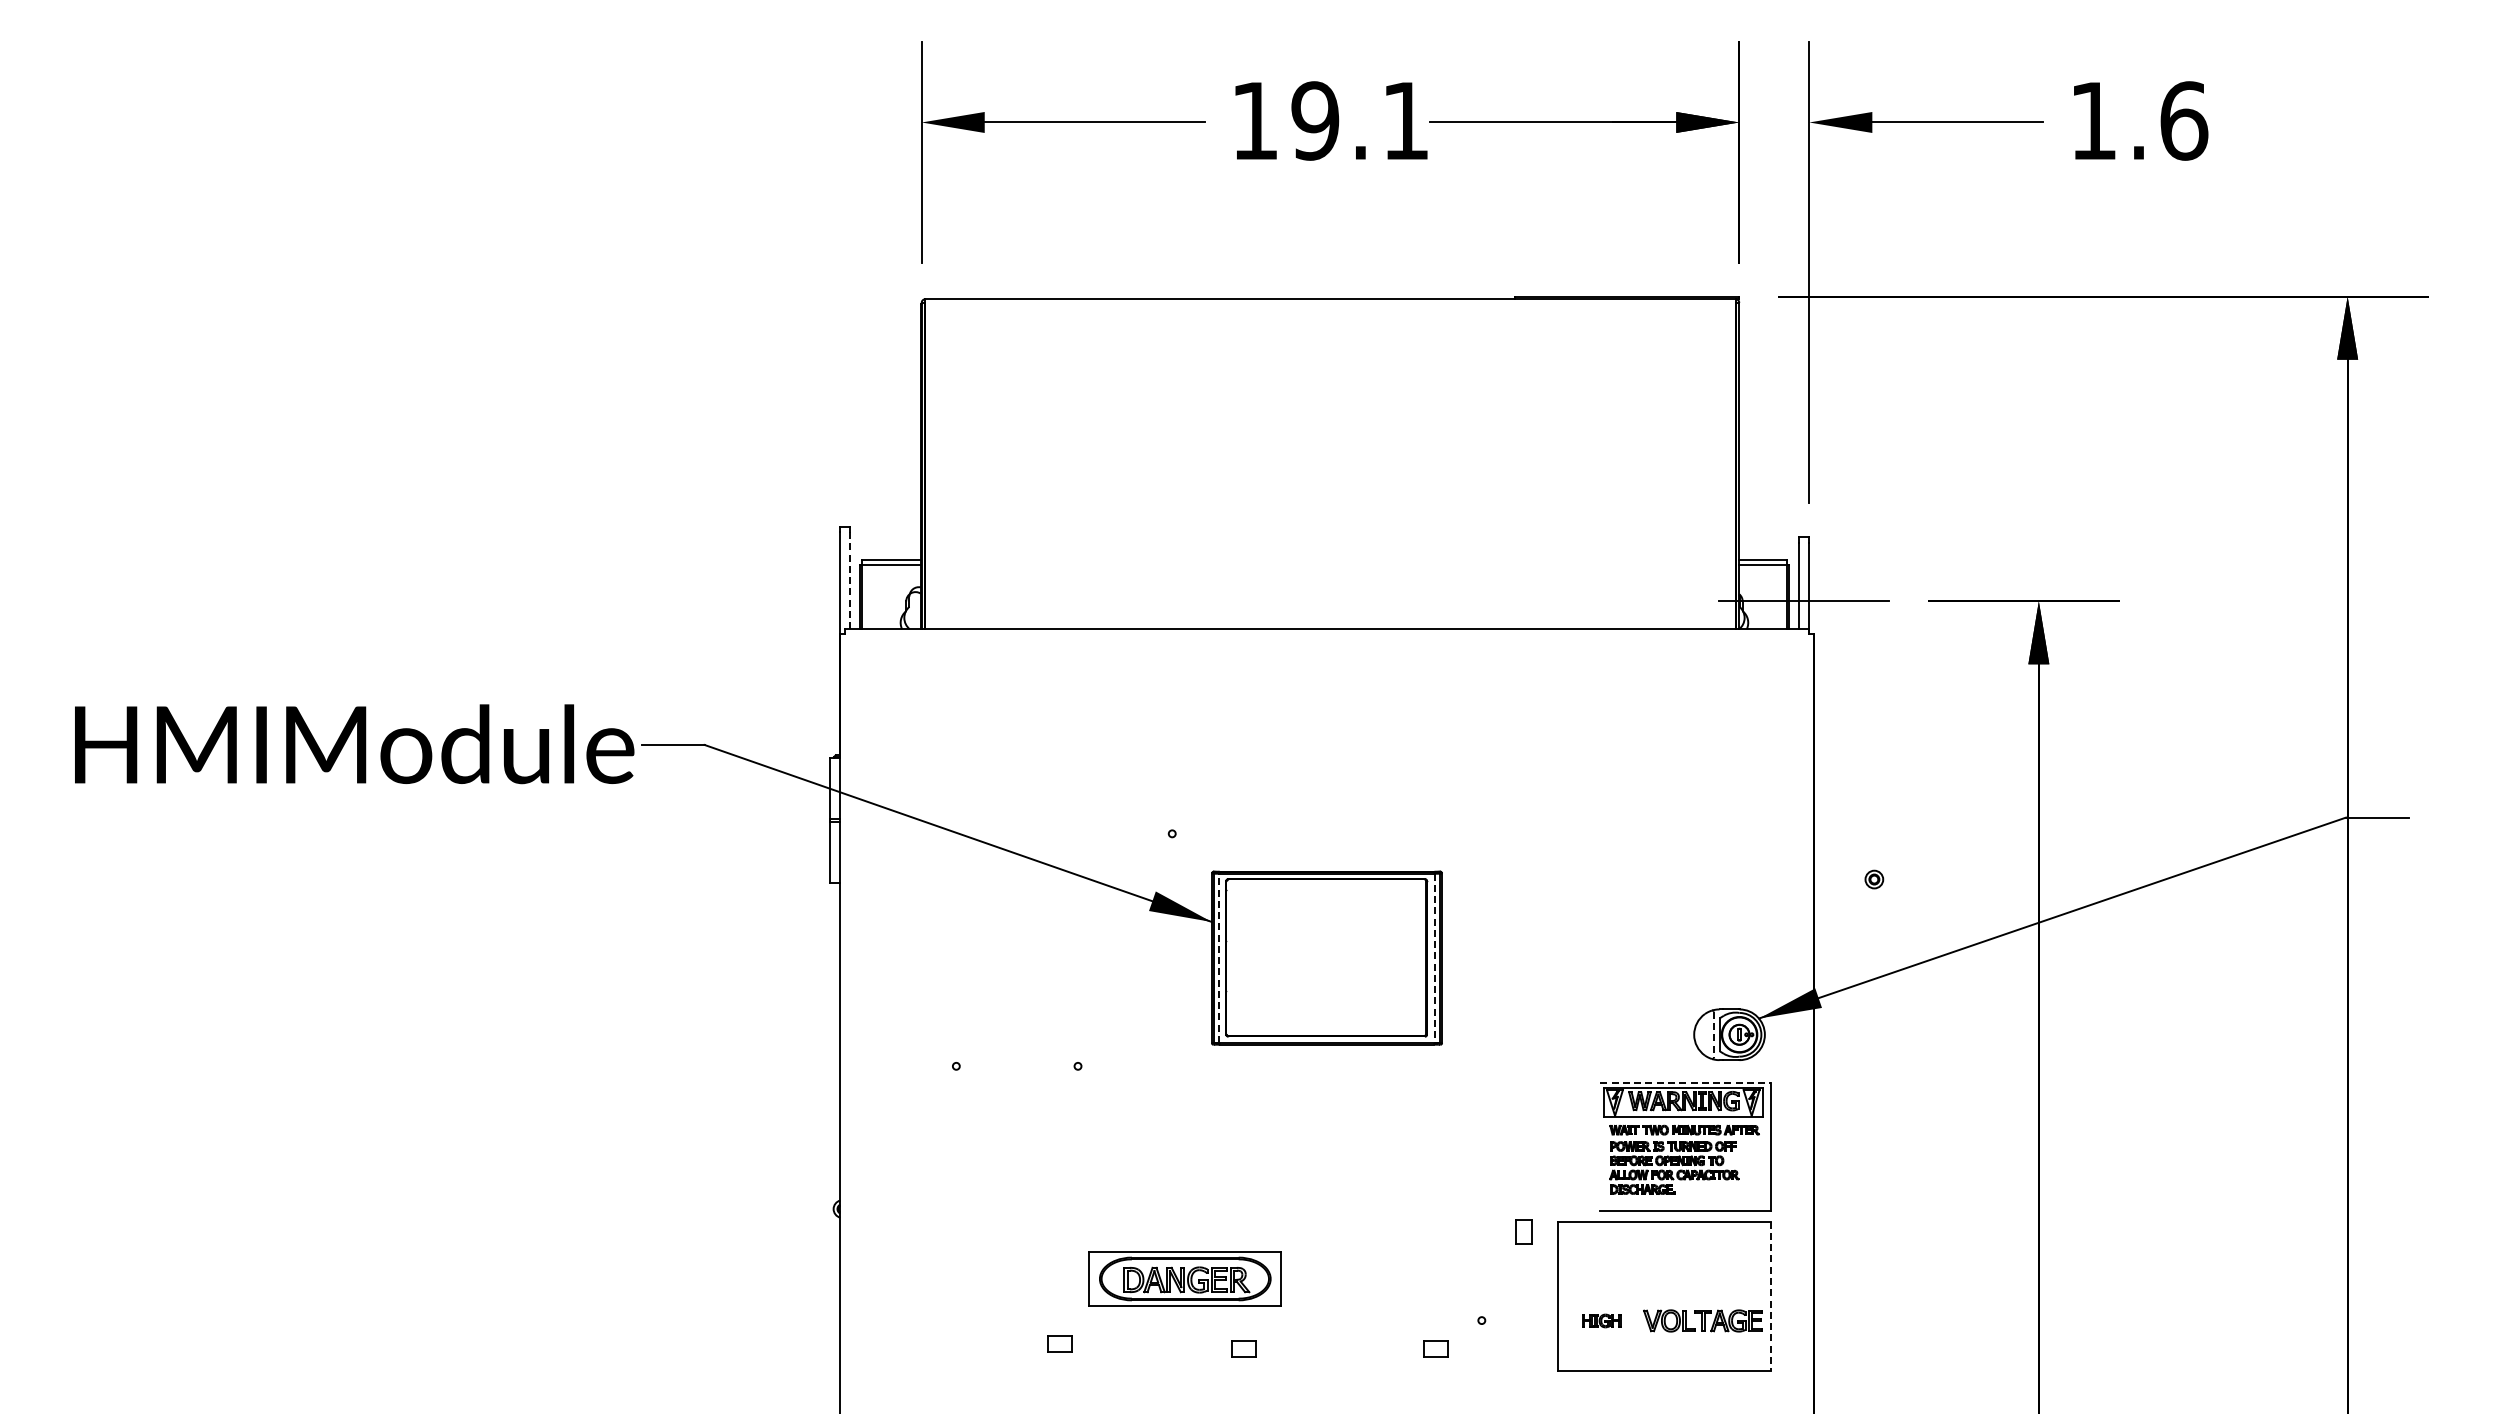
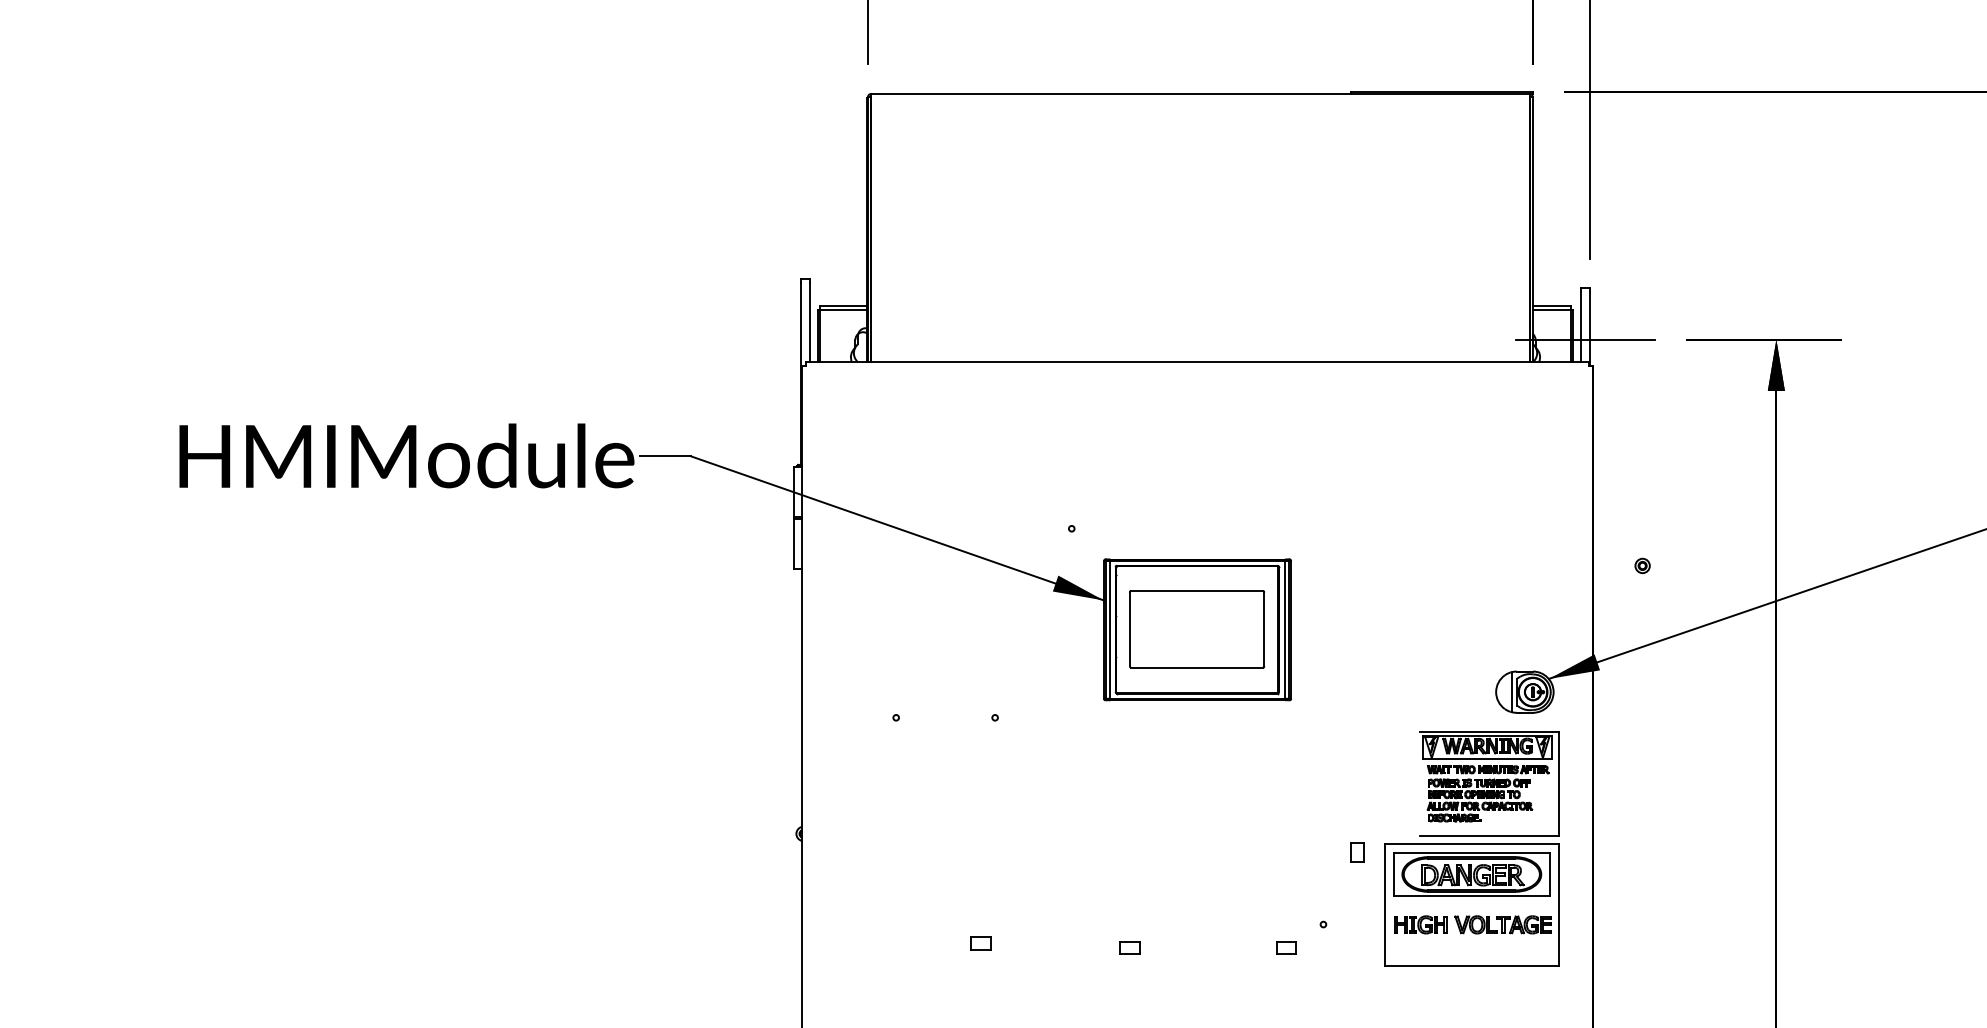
line: (850, 580) -> (810, 322), dashed -> solid
part: (1325, 957) -> (1196, 629), added
line: (1219, 958) -> (1110, 630), dashed -> solid
line: (1434, 958) -> (1284, 630), dashed -> solid
line: (1713, 1035) -> (1511, 692), dashed -> solid
line: (1686, 1083) -> (1489, 731), dashed -> solid
part: (1184, 1278) -> (1471, 874), moved
line: (1771, 1296) -> (1558, 904), dashed -> solid
part: (1601, 1320) -> (1420, 924), size x1.67

